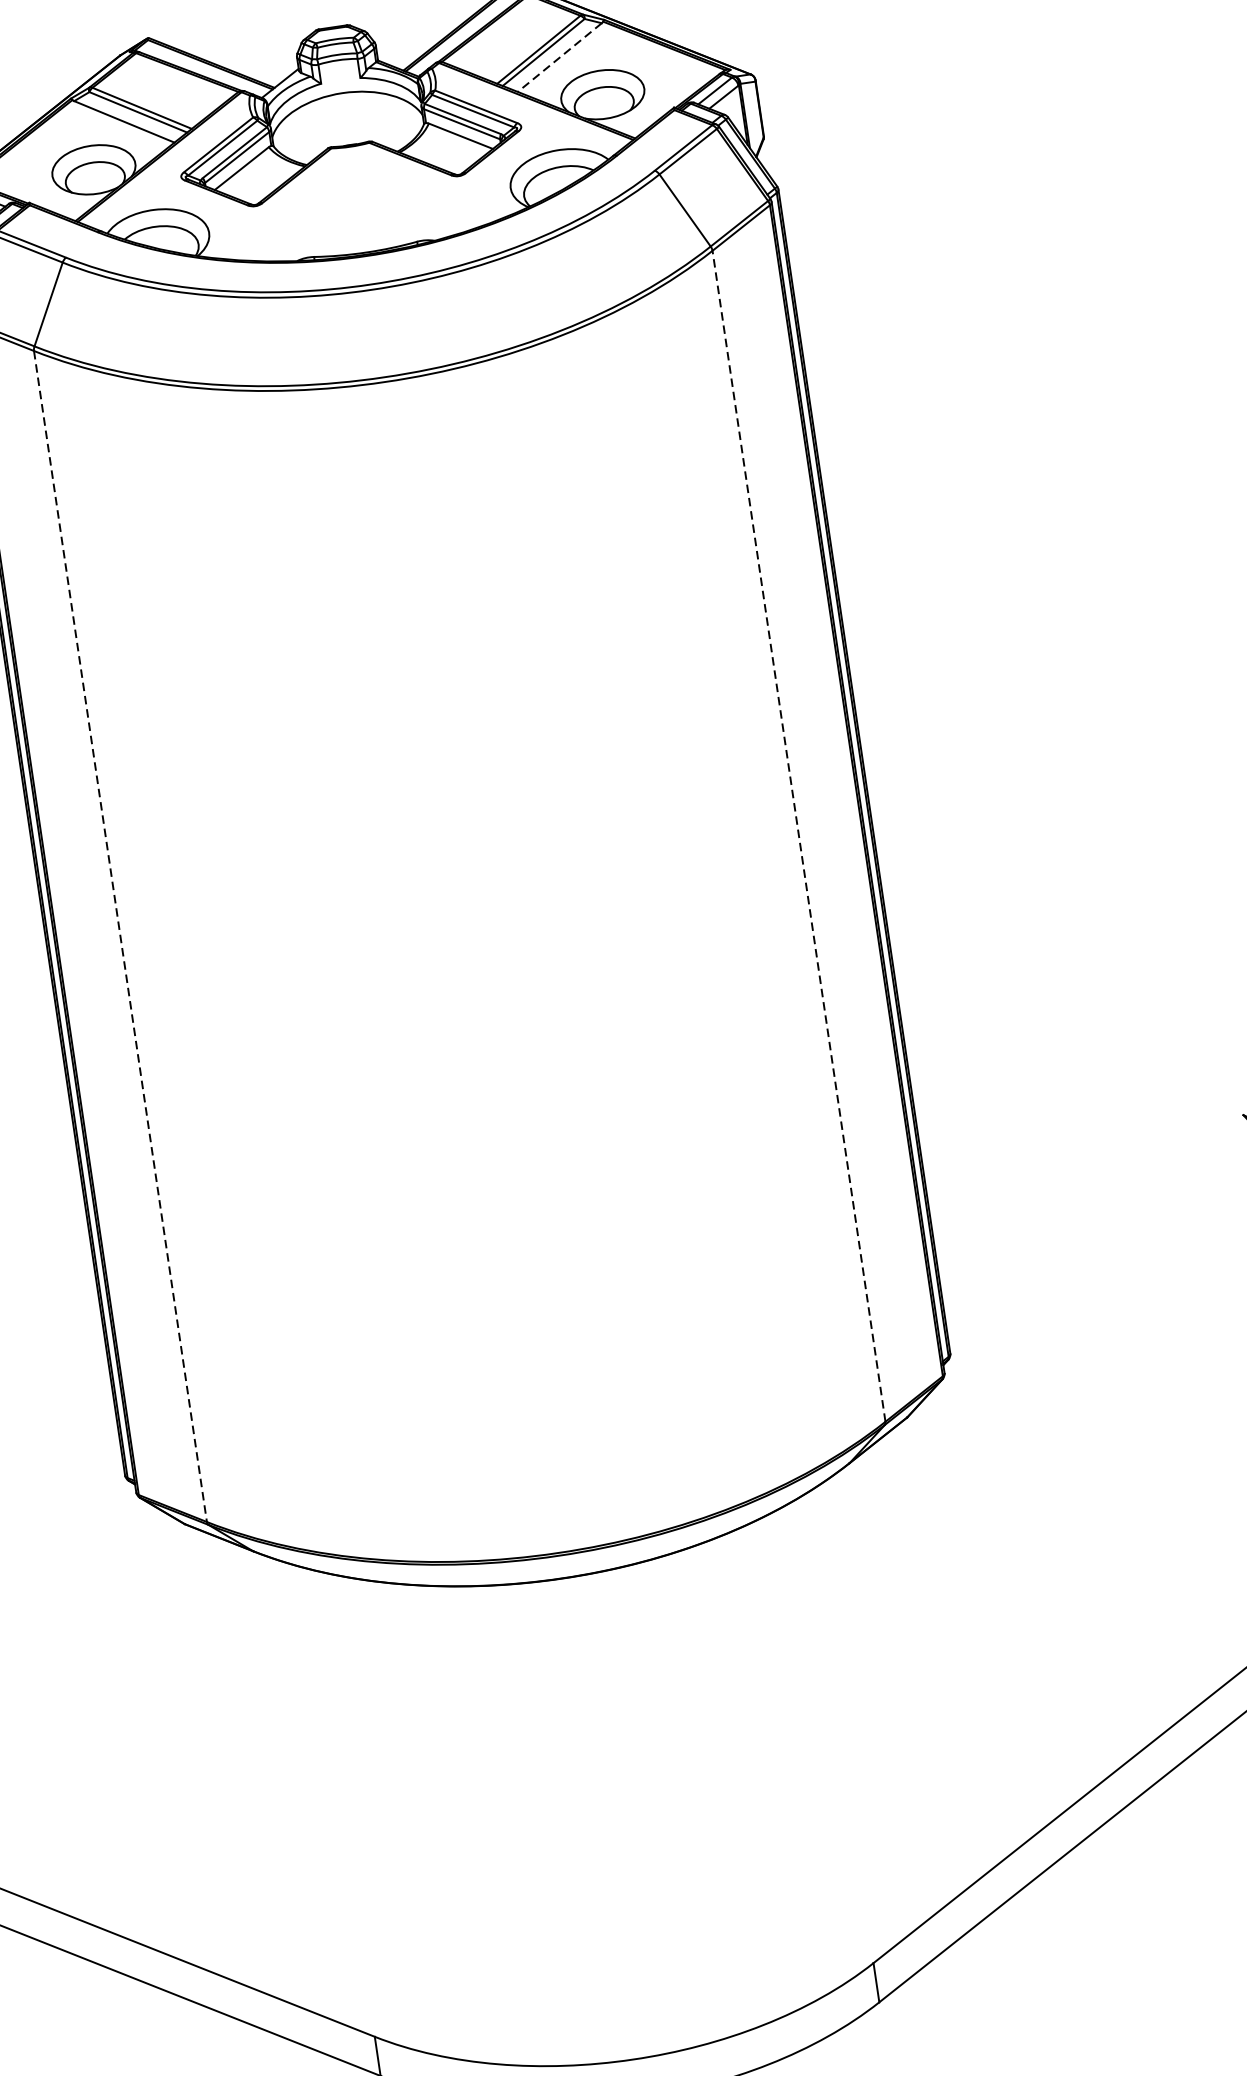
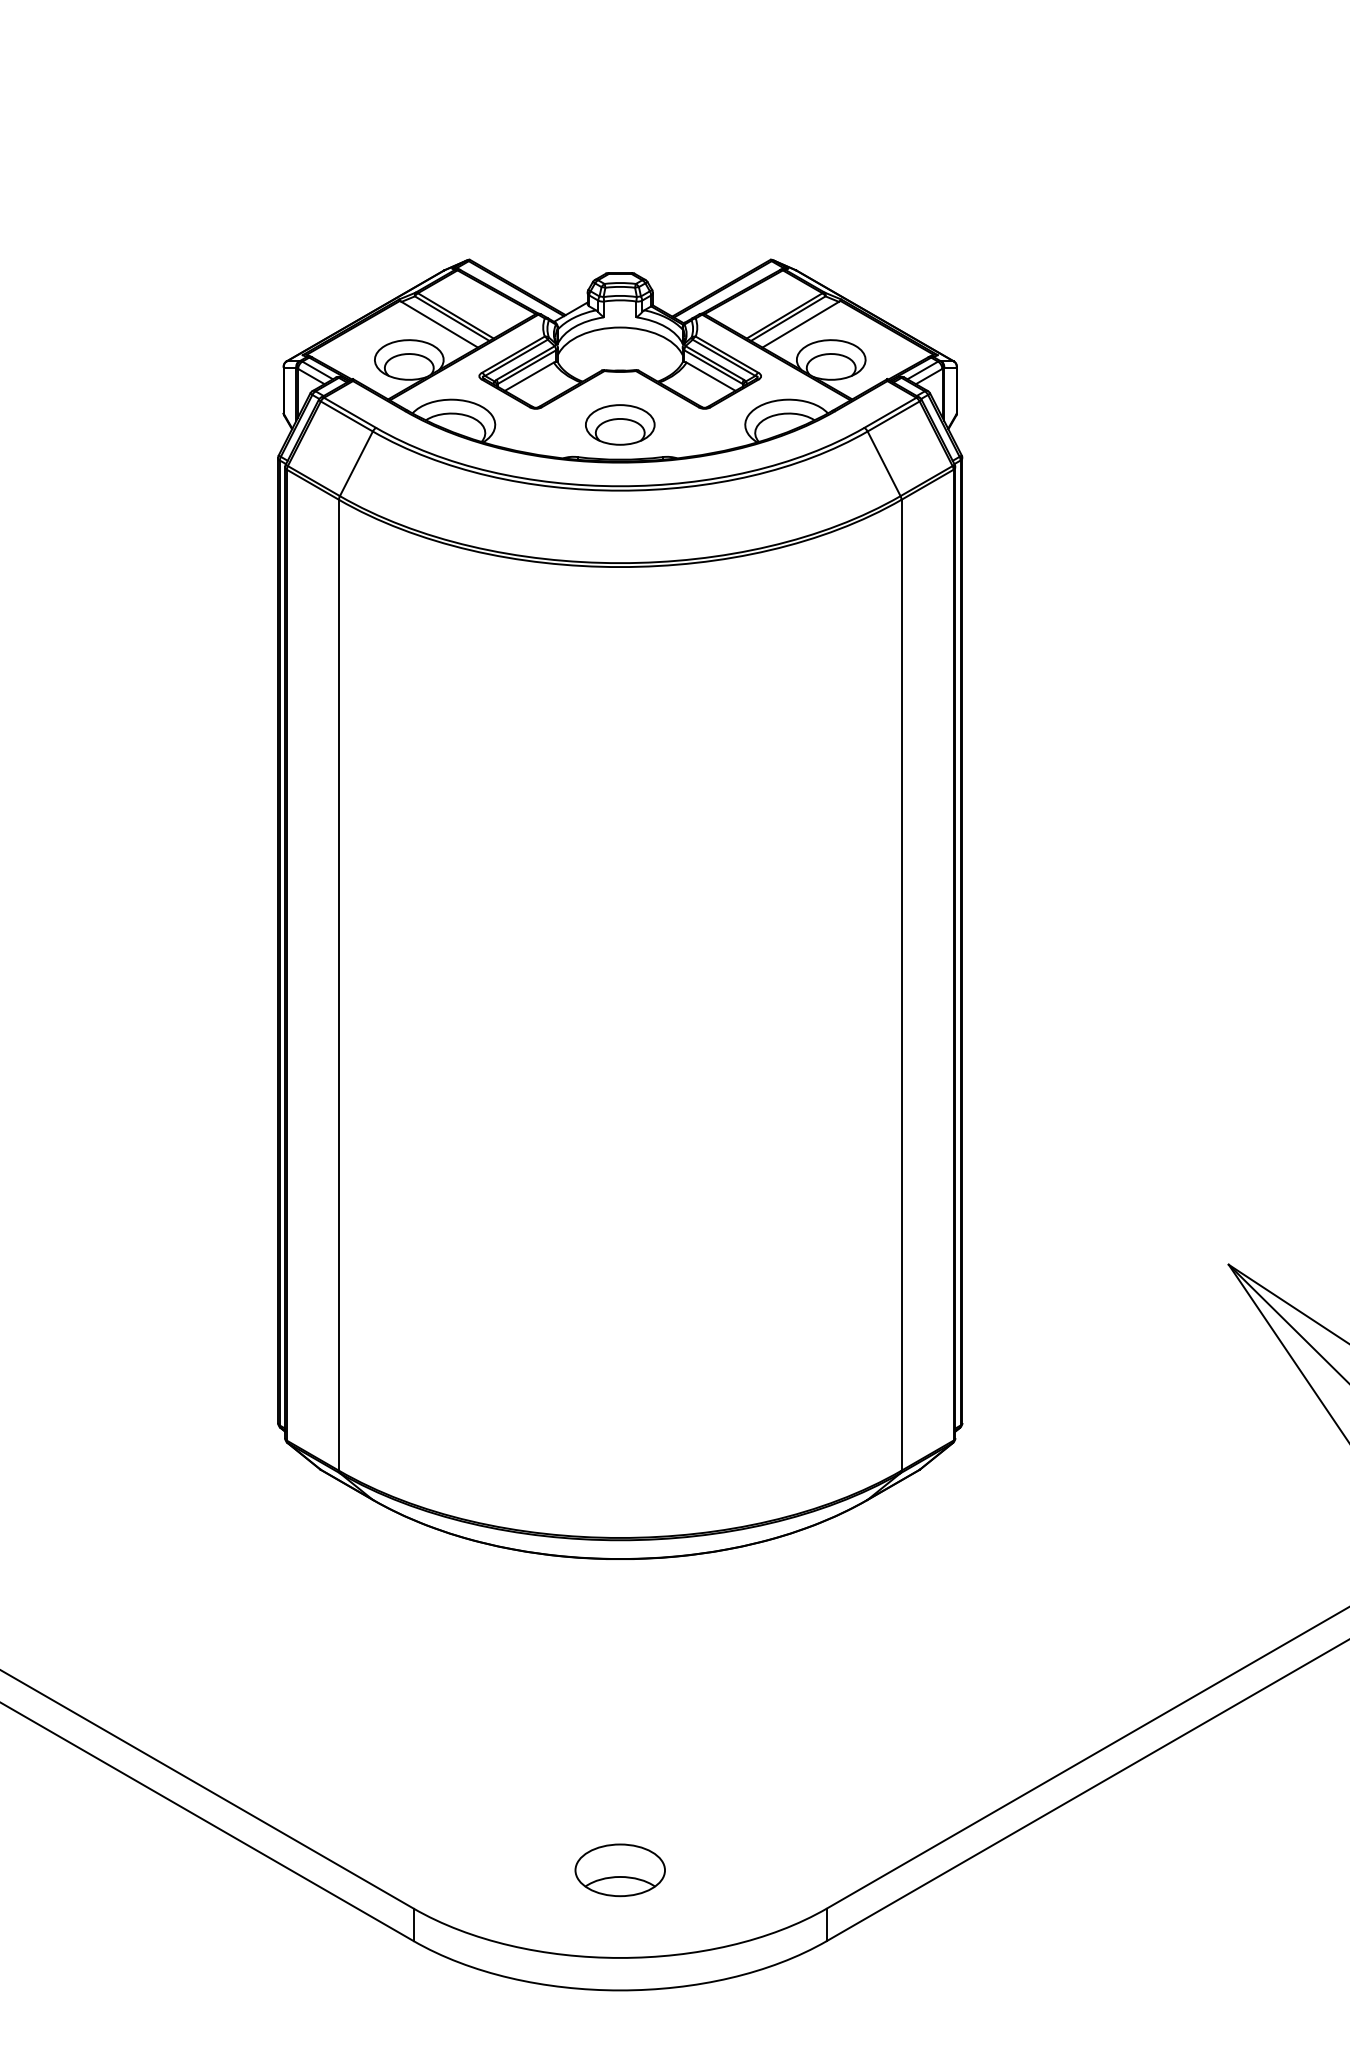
line: (559, 57) -> (800, 324), dashed -> solid
part: (360, 210) -> (620, 424), added
line: (798, 835) -> (901, 984), dashed -> solid
line: (119, 936) -> (338, 985), dashed -> solid
part: (616, 1954) -> (619, 1870), added

